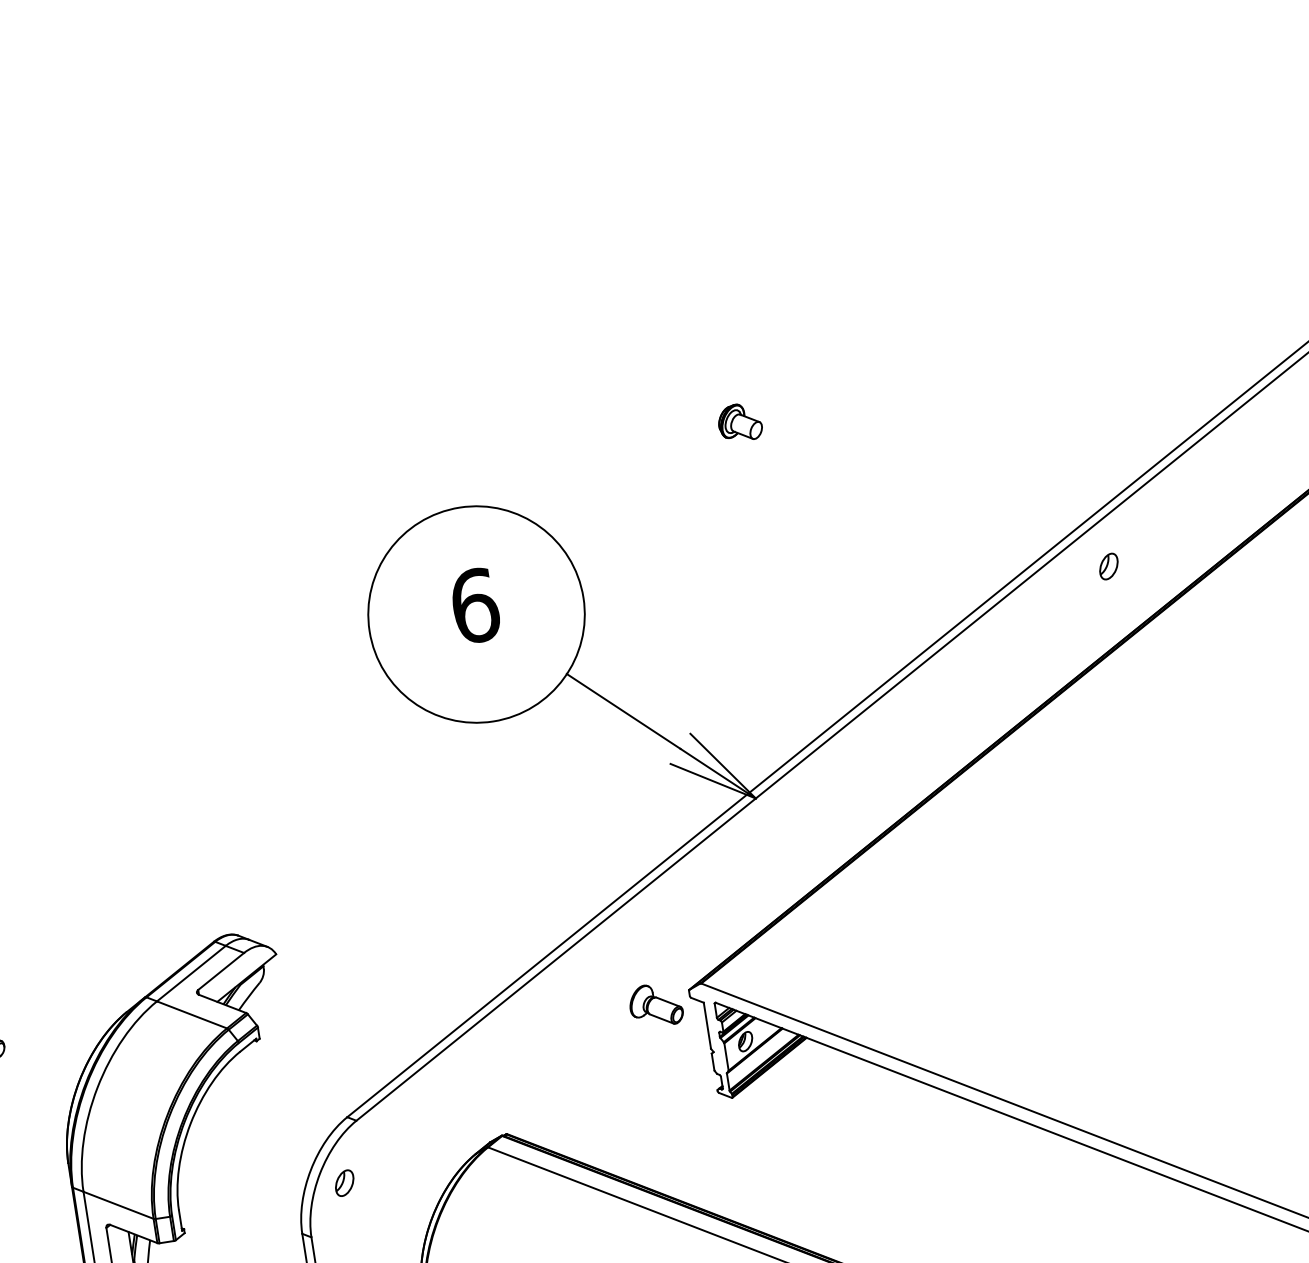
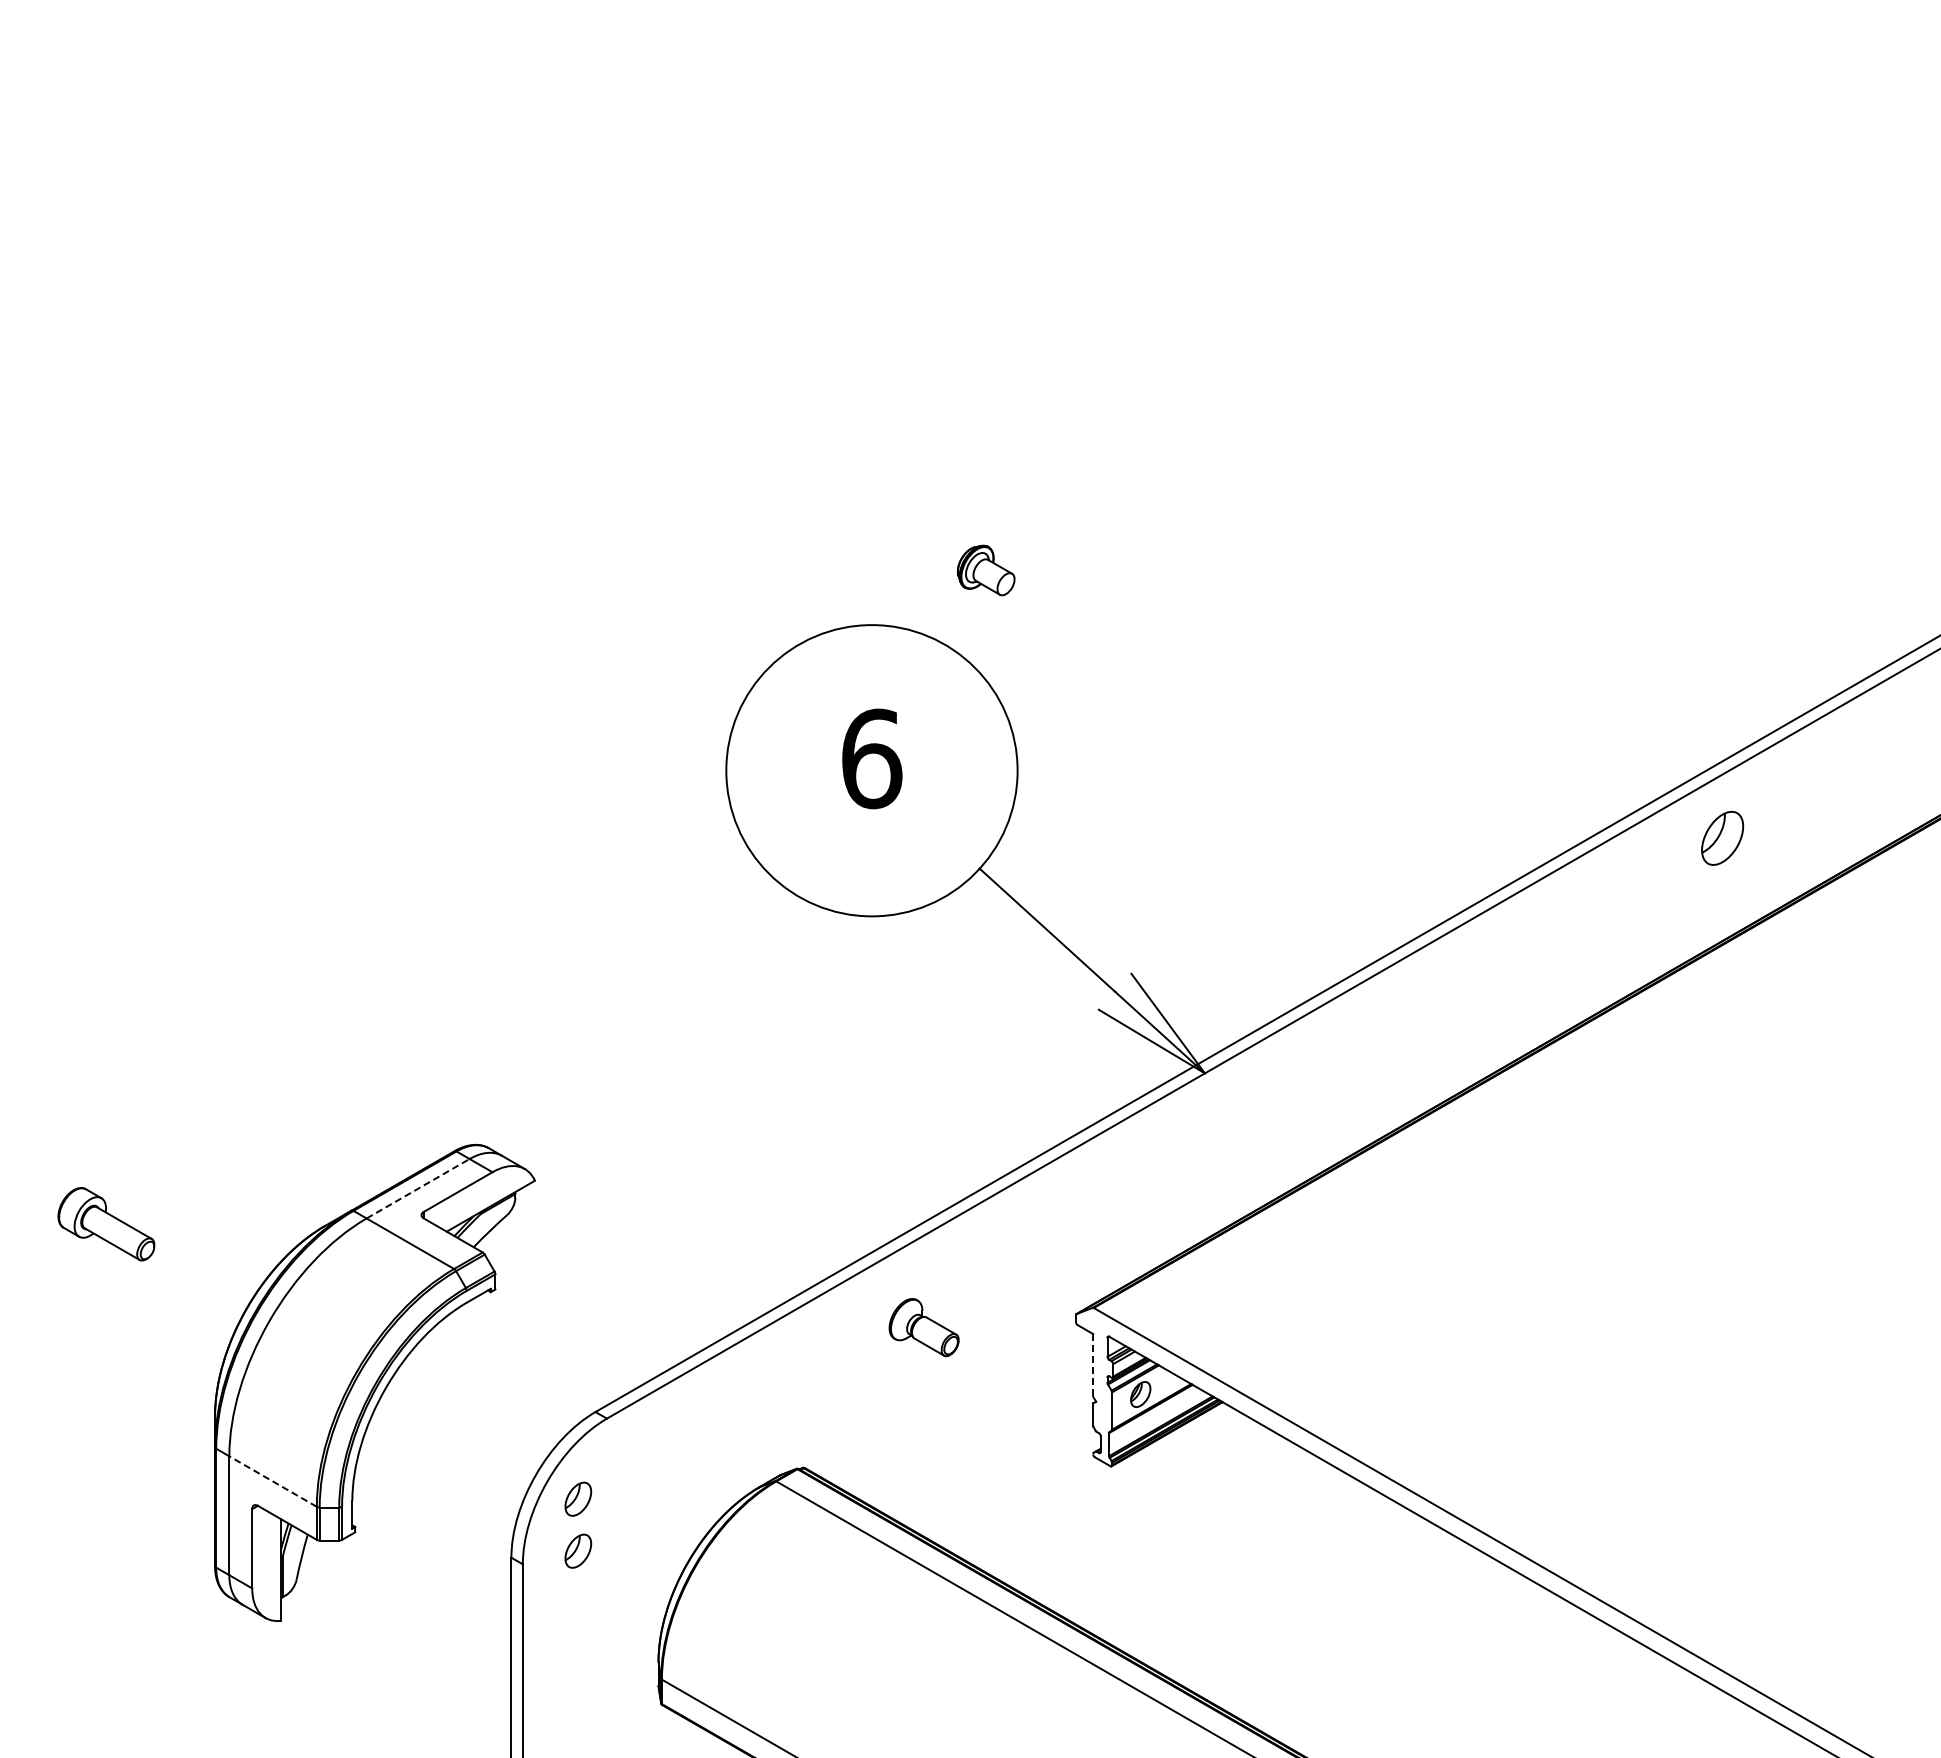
part: (740, 422) -> (986, 570), moved
part: (1108, 566) -> (1722, 838), size x1.6
line: (191, 973) -> (418, 1188), solid -> dashed
part: (655, 1005) -> (923, 1327), moved
line: (707, 1025) -> (1093, 1365), solid -> dashed
line: (118, 1205) -> (273, 1481), solid -> dashed
part: (350, 1220) -> (578, 1550), added

